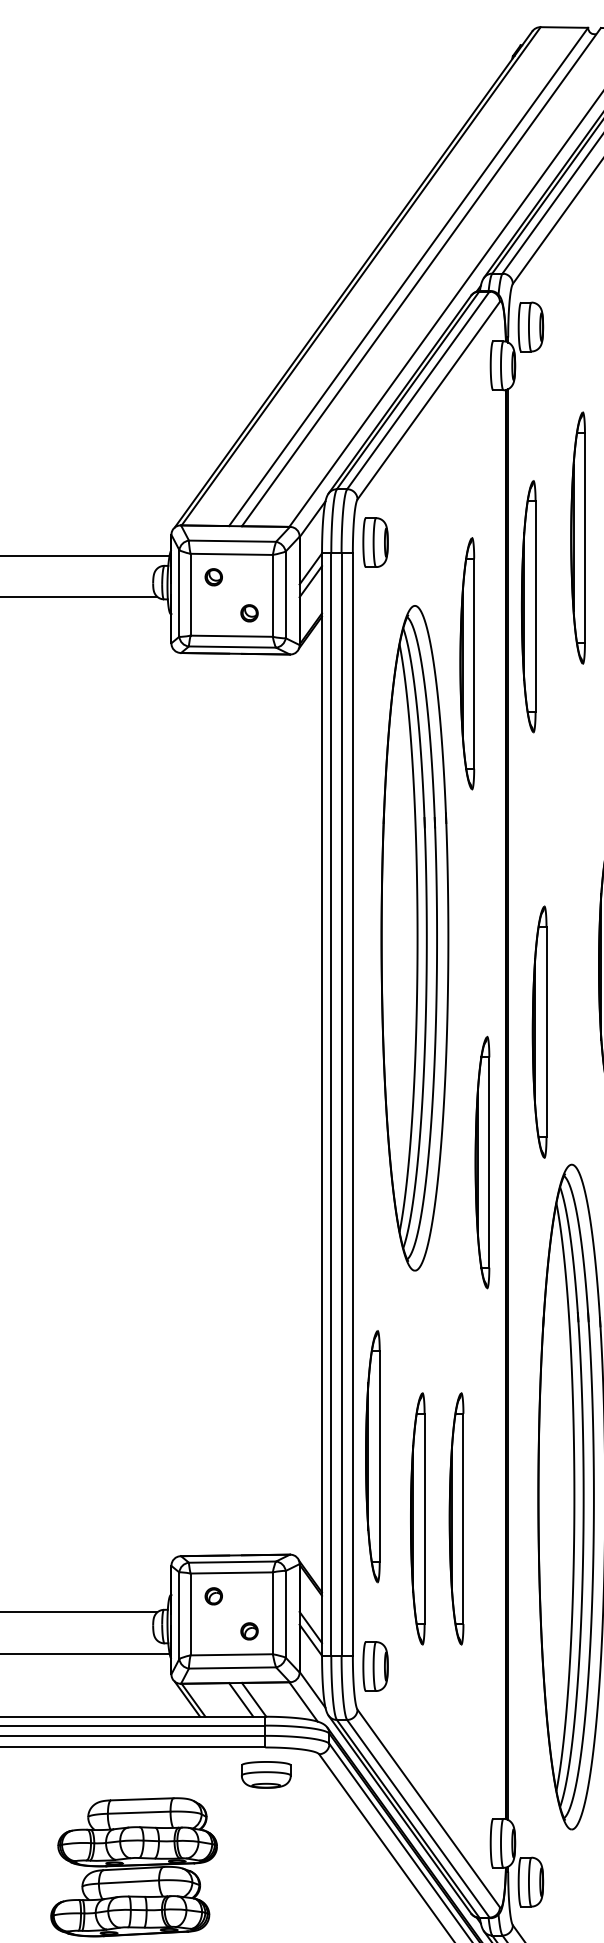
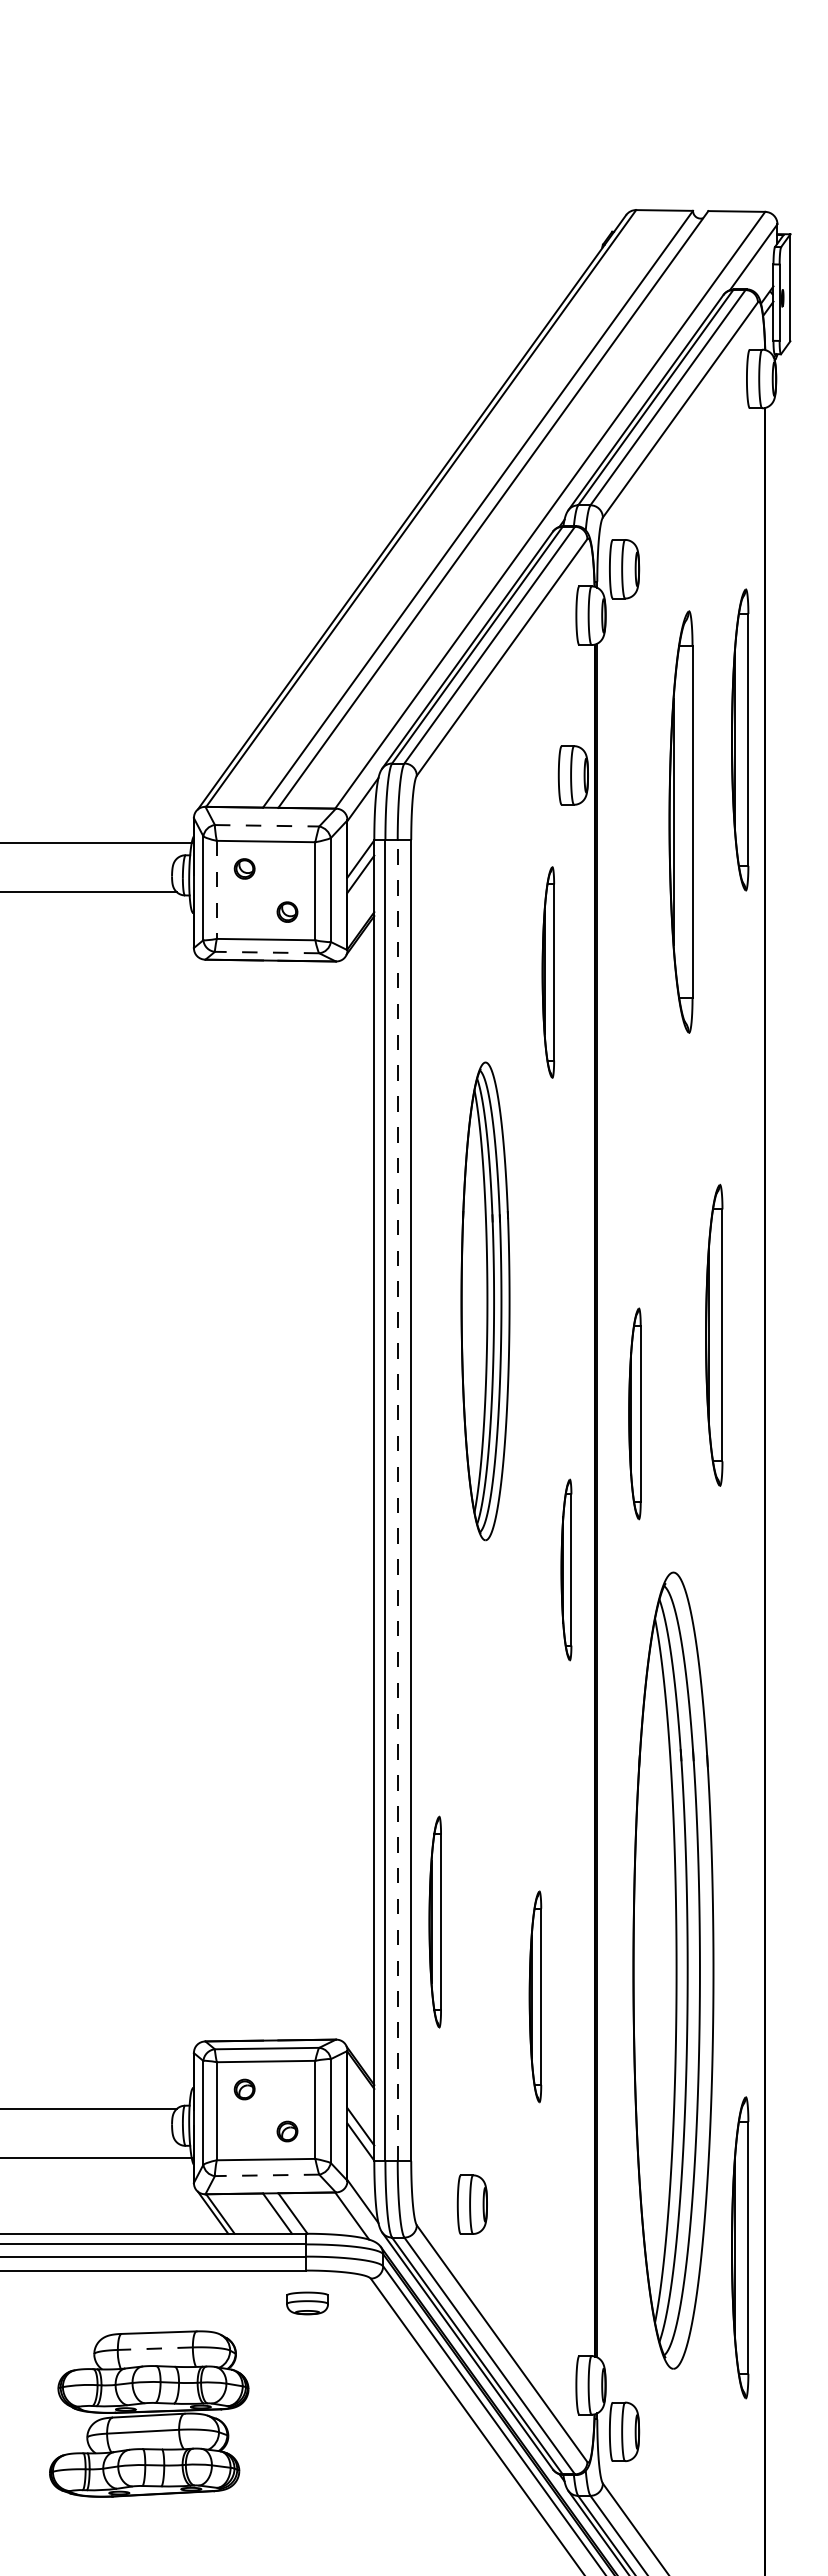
part: (577, 537) -> (680, 821), size x1.4
line: (232, 540) -> (267, 825), solid -> dashed
part: (374, 542) -> (572, 775), moved
line: (190, 595) -> (216, 890), solid -> dashed
part: (528, 606) -> (621, 903), removed
line: (232, 647) -> (266, 952), solid -> dashed
part: (467, 663) -> (548, 972), size x0.7
part: (414, 938) -> (485, 1301), size x0.6
part: (539, 1031) -> (634, 1413), size x0.7
line: (341, 1104) -> (397, 1500), solid -> dashed
part: (482, 1162) -> (566, 1569), size x0.6
part: (373, 1456) -> (435, 1921), size x0.7
part: (417, 1518) -> (488, 1996), removed
part: (456, 1518) -> (535, 1996), size x0.7
part: (374, 1666) -> (471, 2204), moved
line: (232, 1668) -> (266, 2175), solid -> dashed
part: (266, 1774) -> (307, 2303), size x0.7
line: (139, 1812) -> (155, 2348), solid -> dashed

